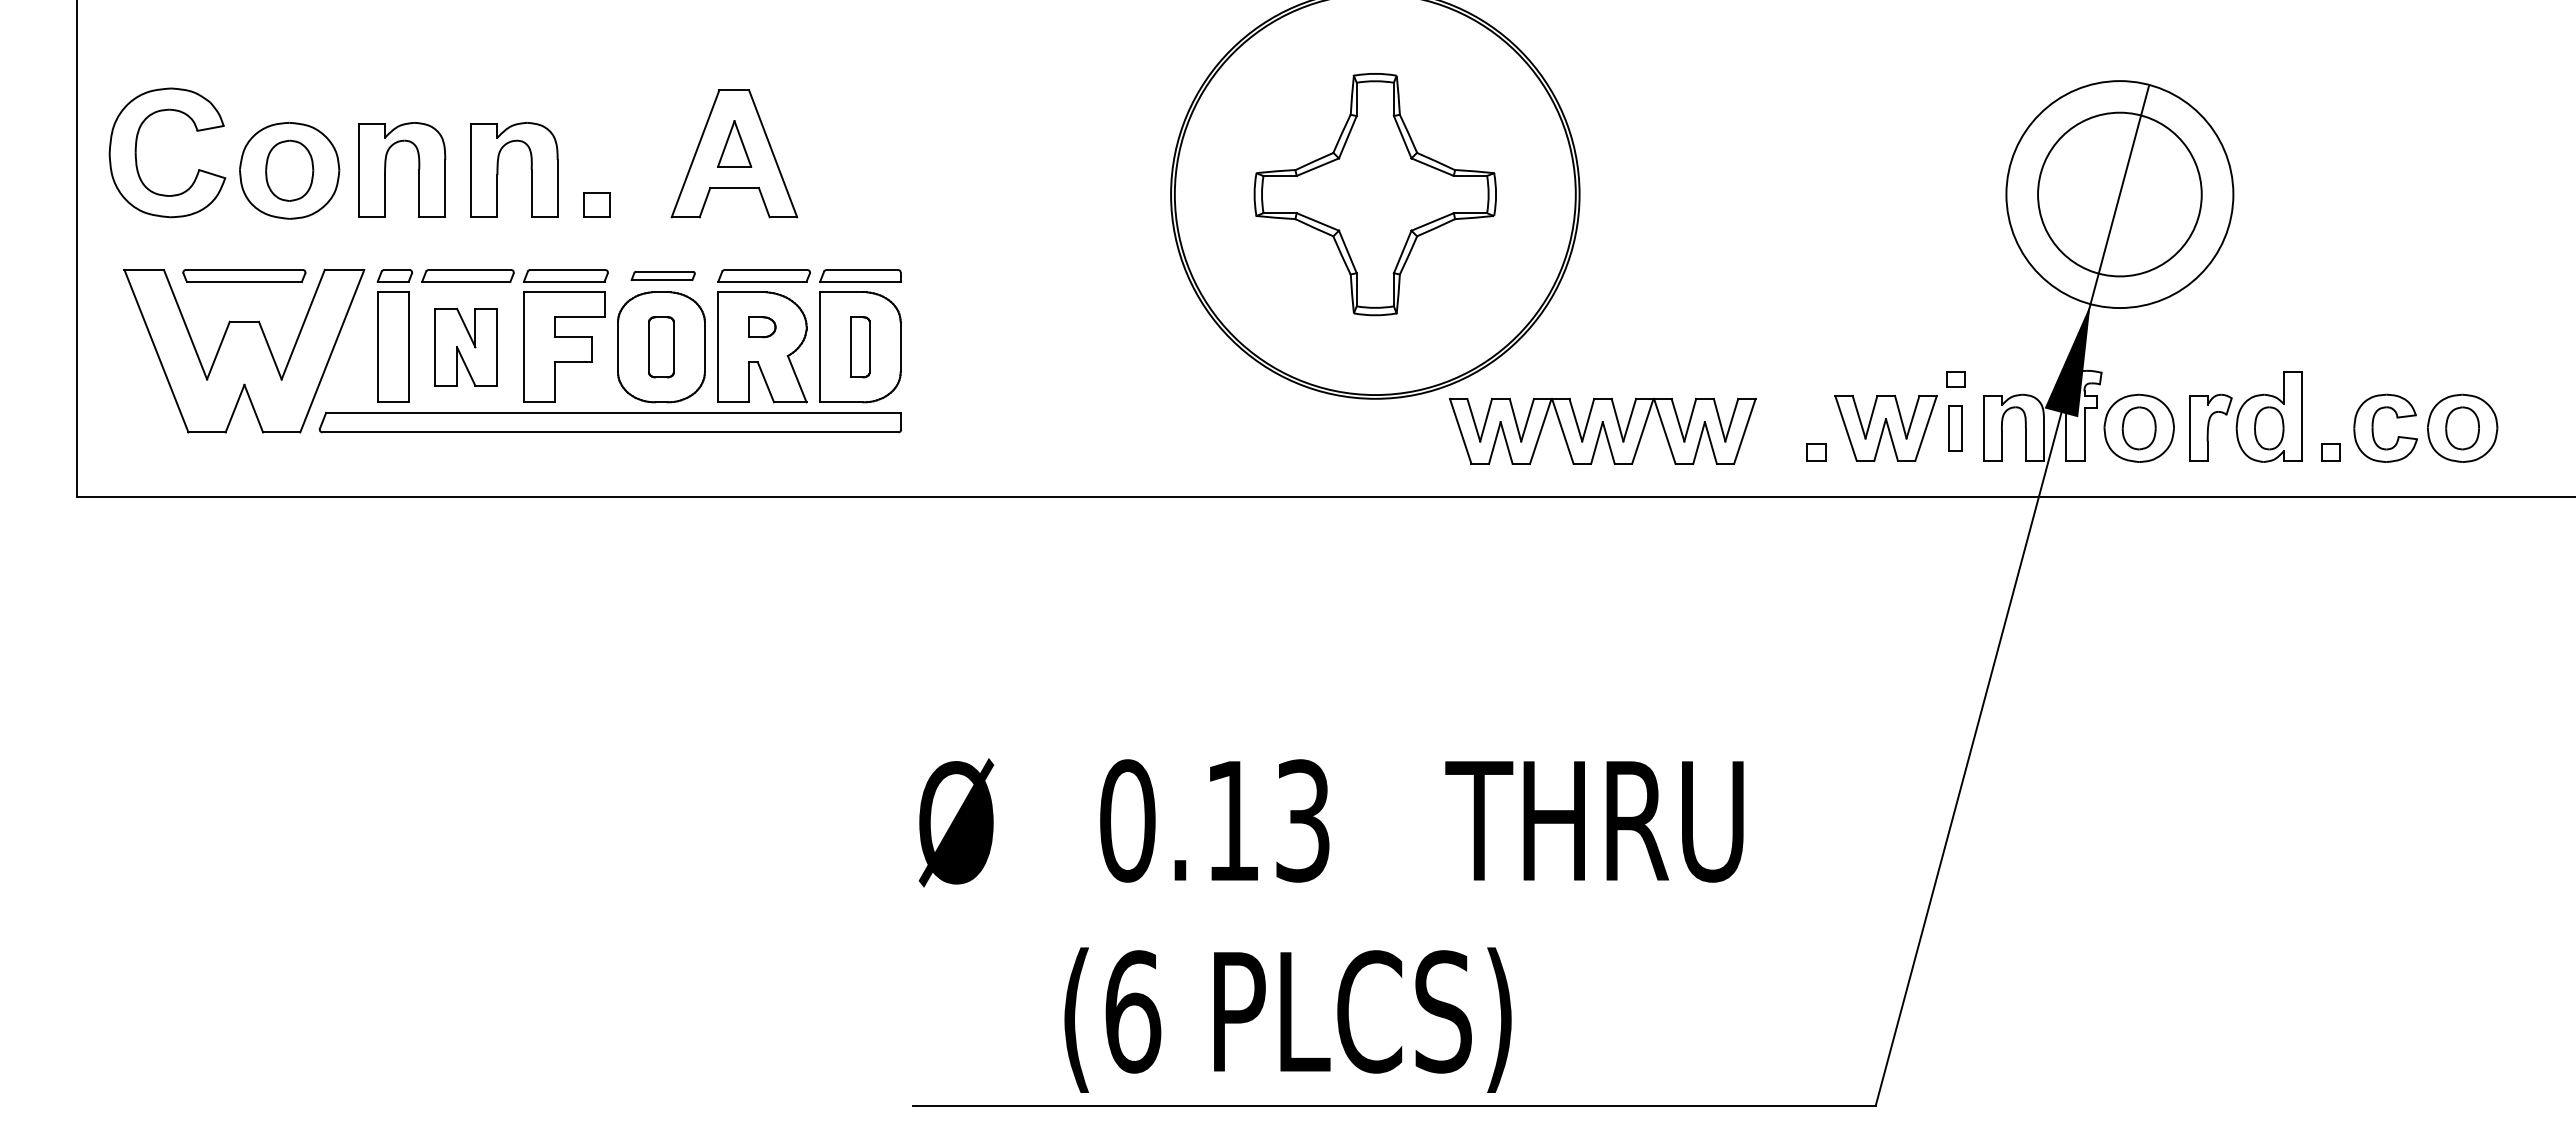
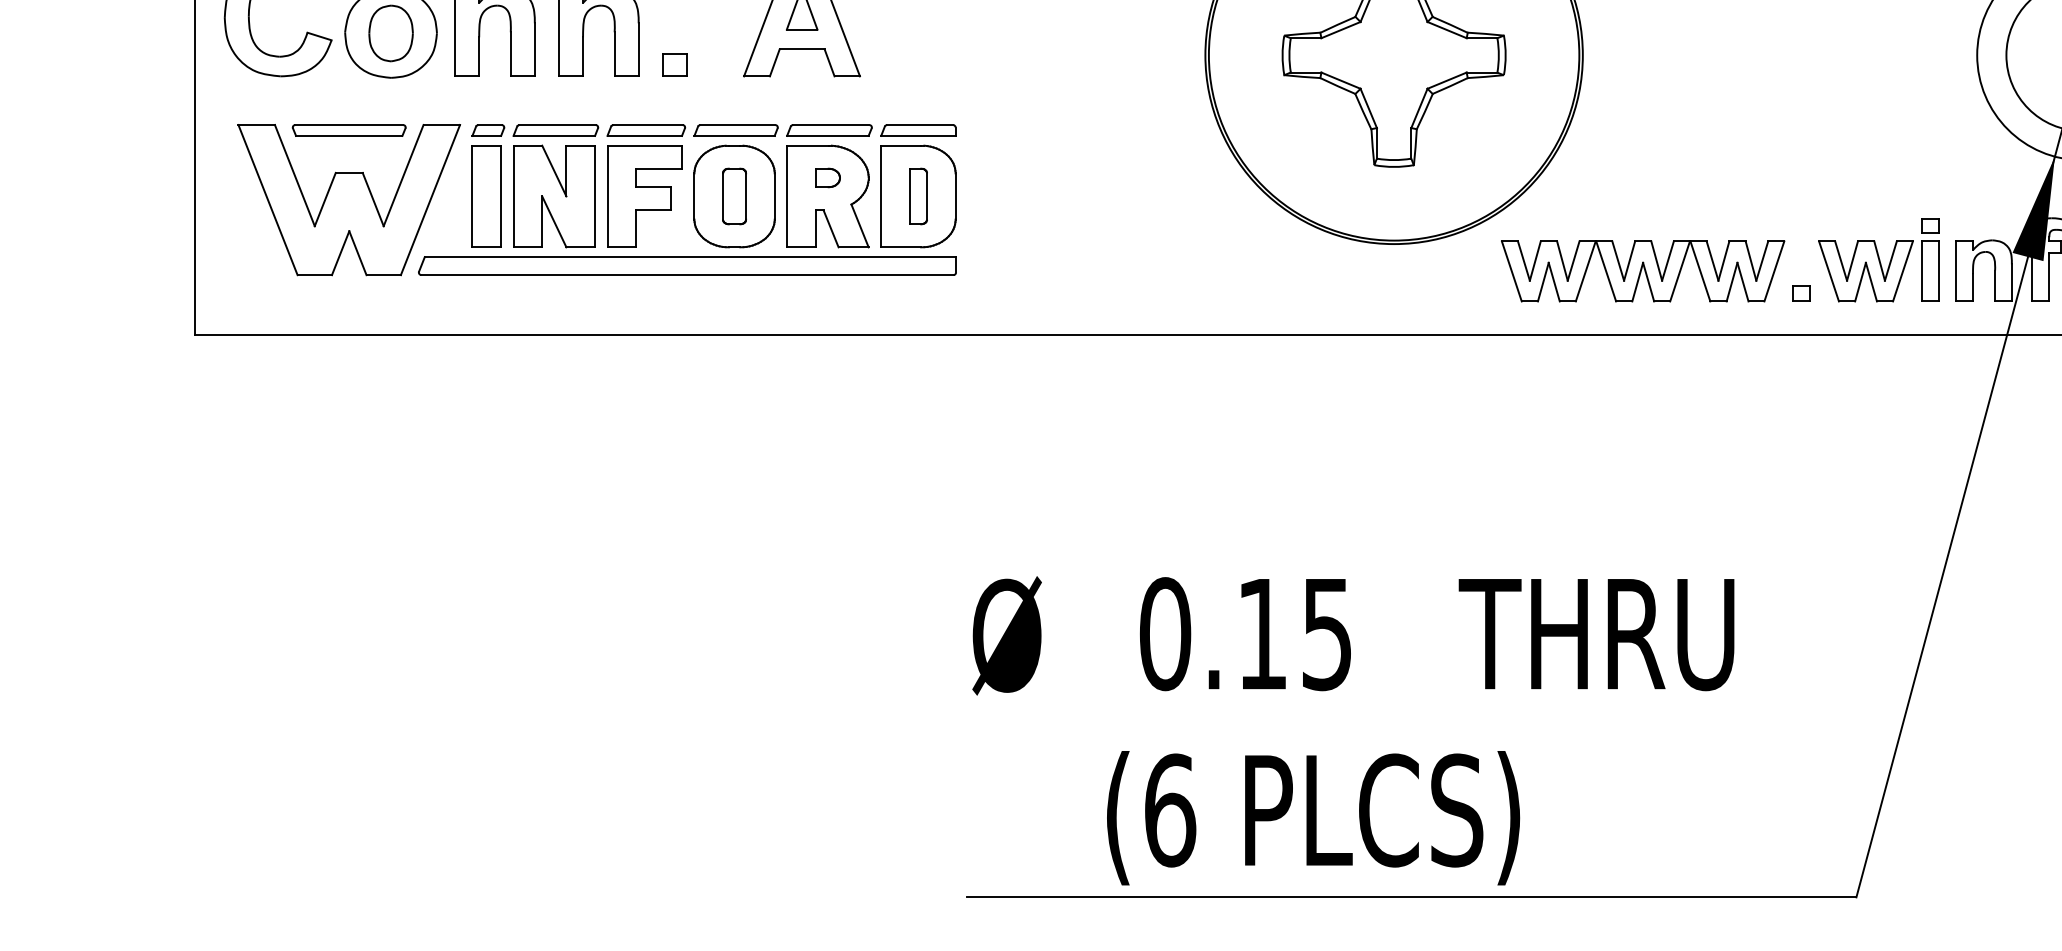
part: (663, 275) -> (736, 130), size x1.43
part: (465, 347) -> (553, 196), size x1.43
part: (1955, 428) -> (1930, 271), size x1.43
part: (1602, 431) -> (1642, 271), moved
text: (1302, 820) -> (1326, 633), 0.13 -> 0.15

